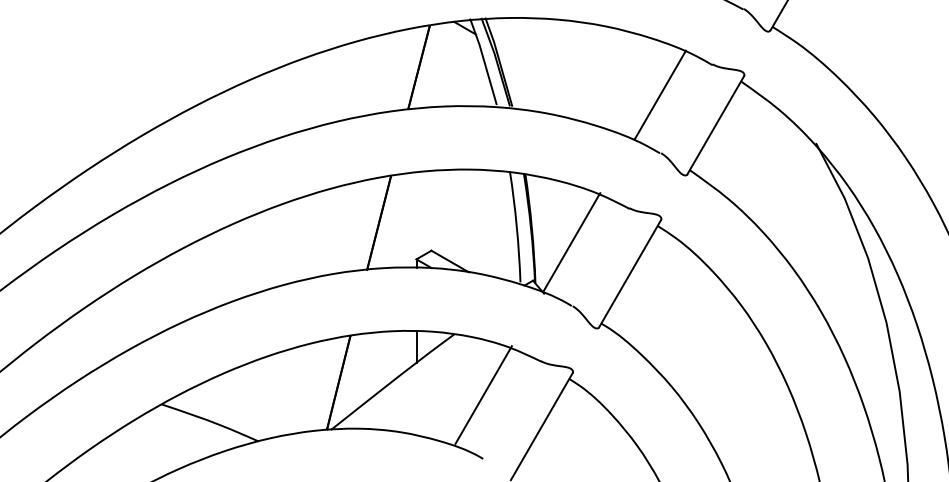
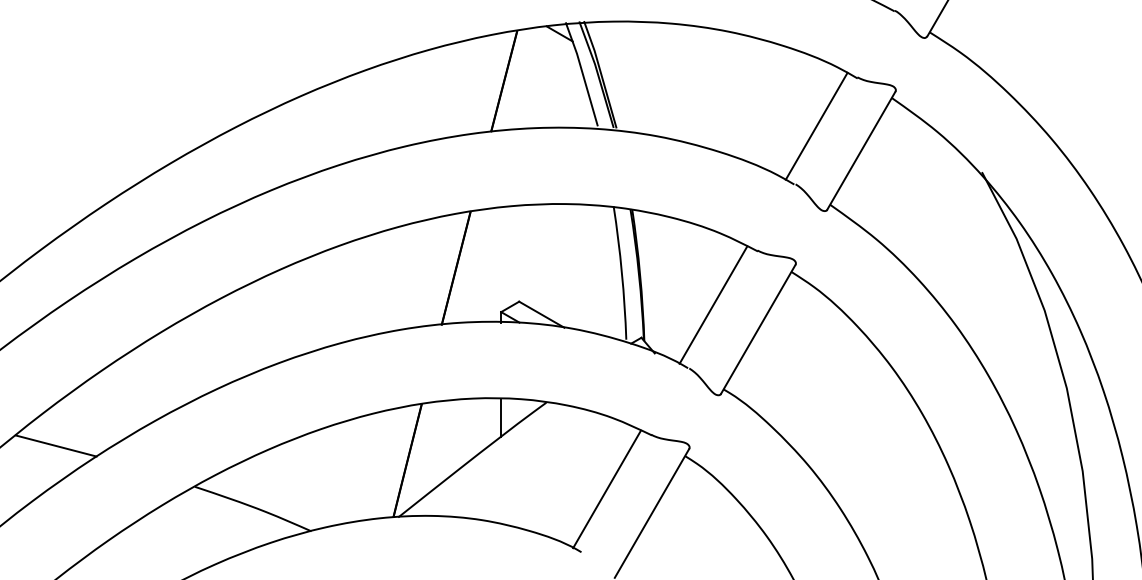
line: (660, 94) -> (816, 125), moved
line: (572, 241) -> (713, 304), moved
line: (46, 370) -> (55, 445), added
line: (484, 395) -> (607, 489), moved

